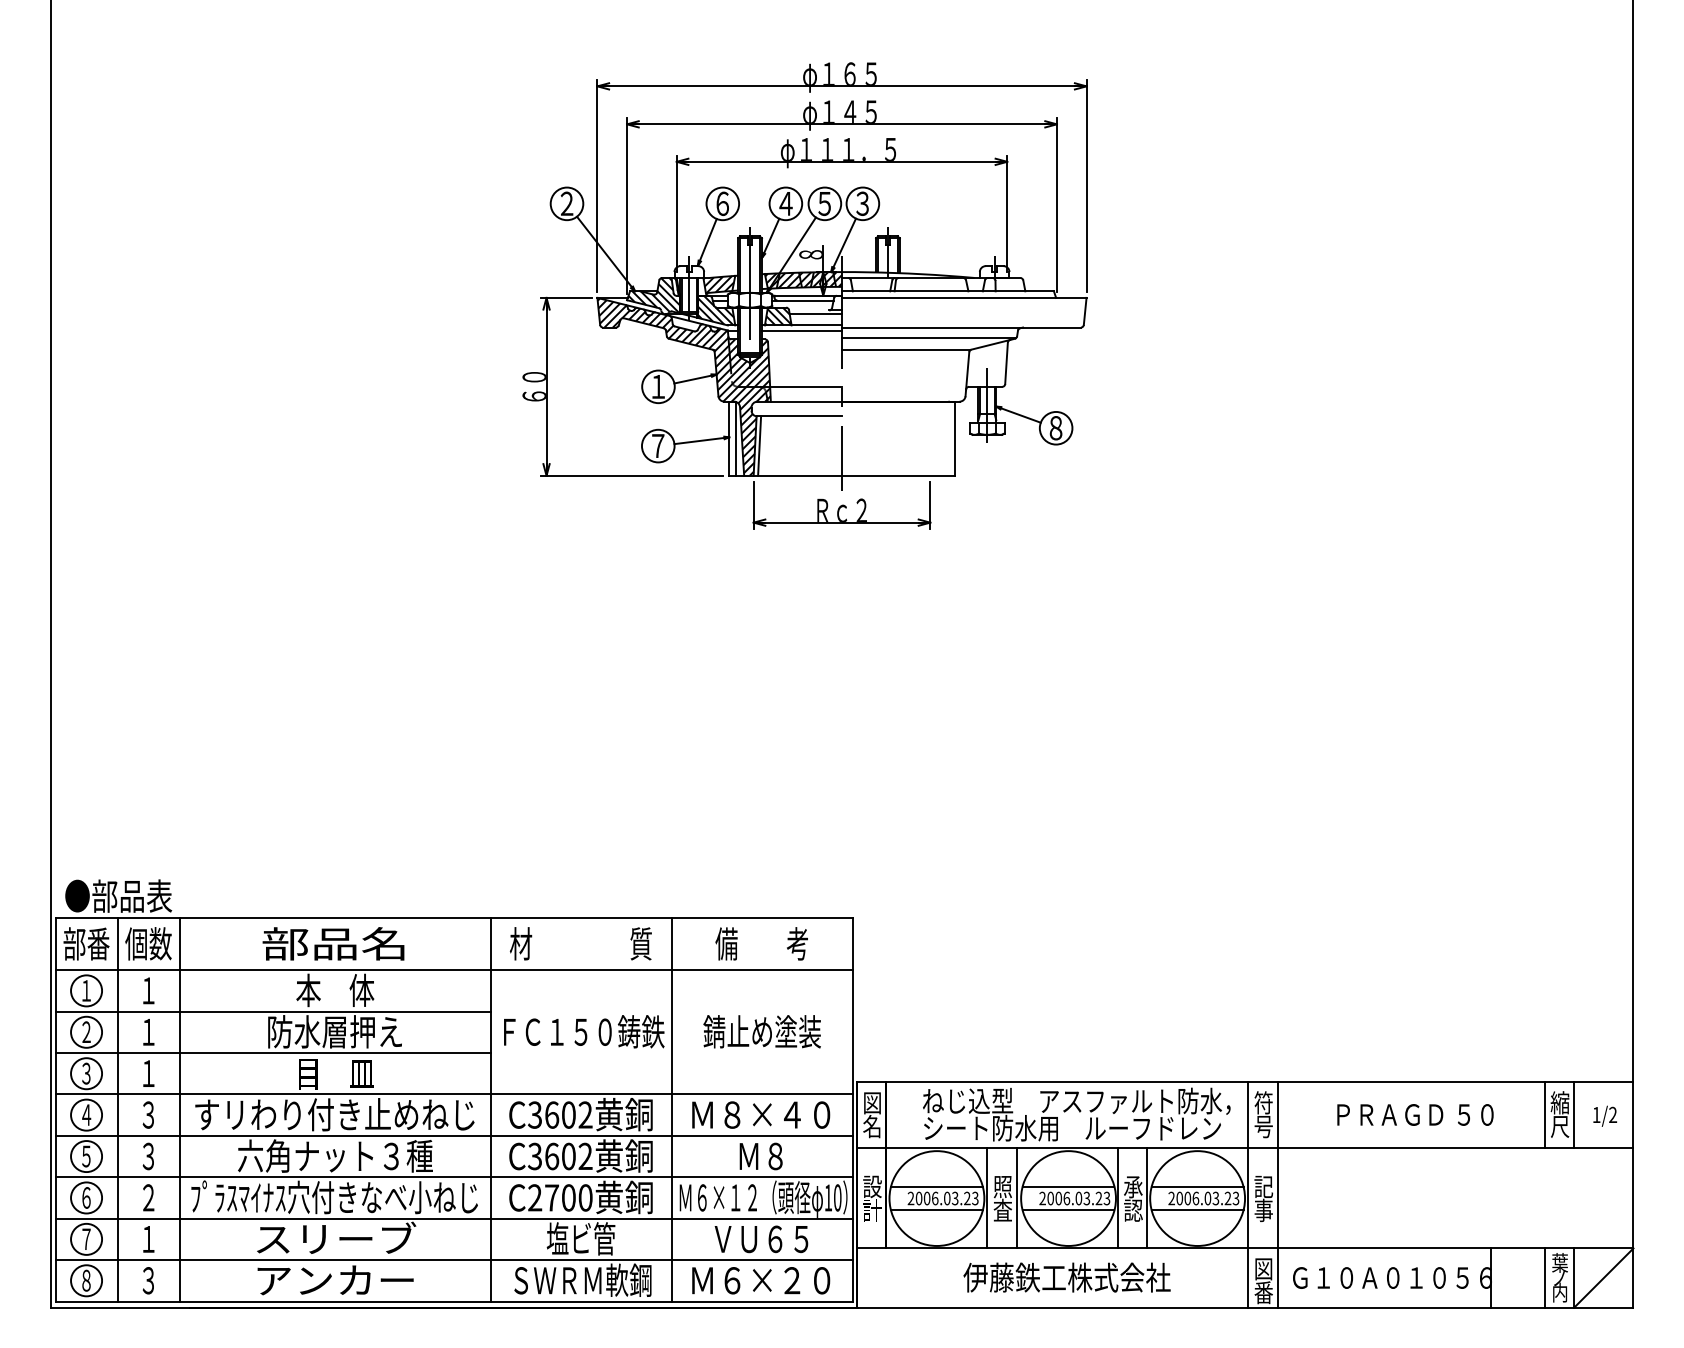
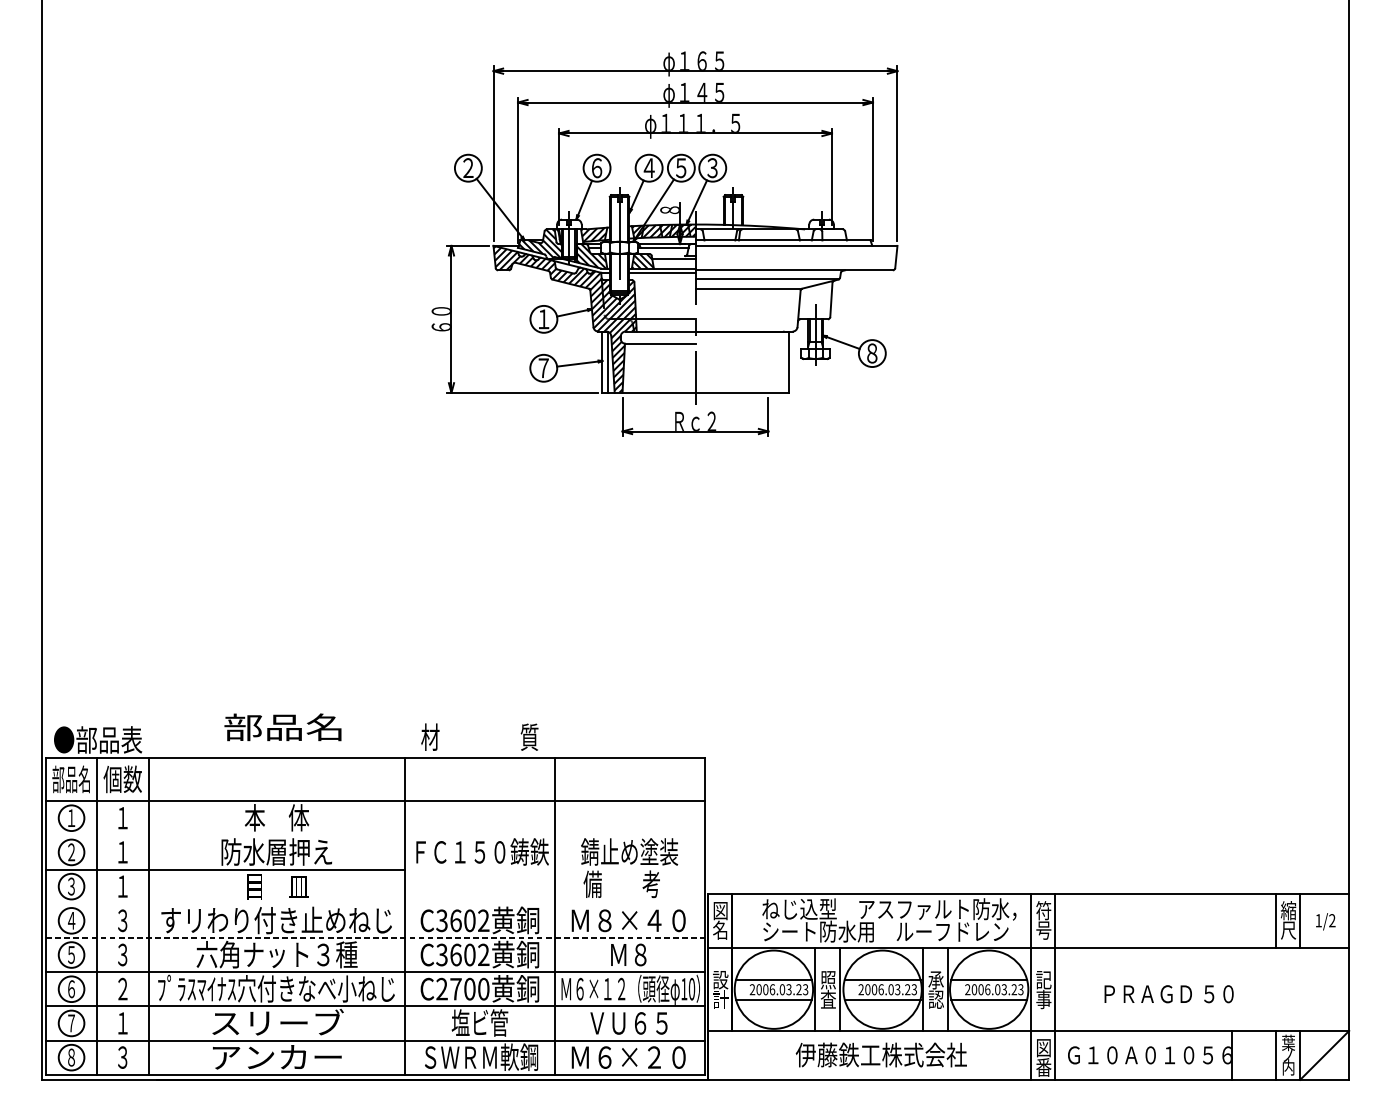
line: (759, 445) -> (627, 367), removed
text: (86, 943) -> (71, 779), 部番 -> 部品名
text: (333, 943) -> (282, 727), moved
text: (580, 943) -> (479, 736), moved
text: (761, 943) -> (621, 883), moved
line: (272, 1011) -> (225, 835), removed
line: (453, 1094) -> (374, 903), removed
text: (1415, 1114) -> (1169, 993), moved
line: (454, 1135) -> (375, 937), solid -> dashed

